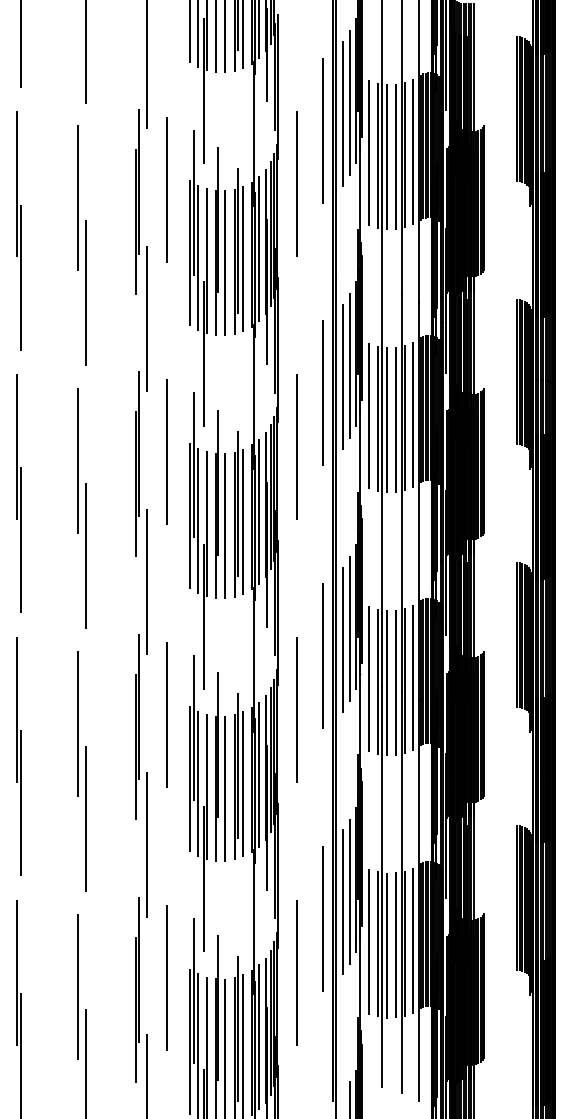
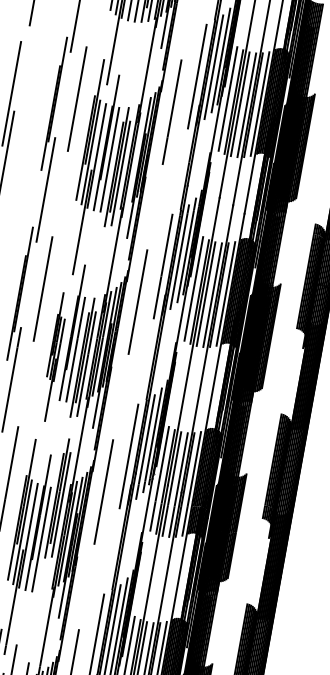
line: (259, 248) -> (136, 153), removed
part: (238, 251) -> (118, 167), moved
part: (238, 514) -> (83, 358), moved
part: (198, 540) -> (54, 356), size x0.6
part: (238, 776) -> (58, 498), moved

